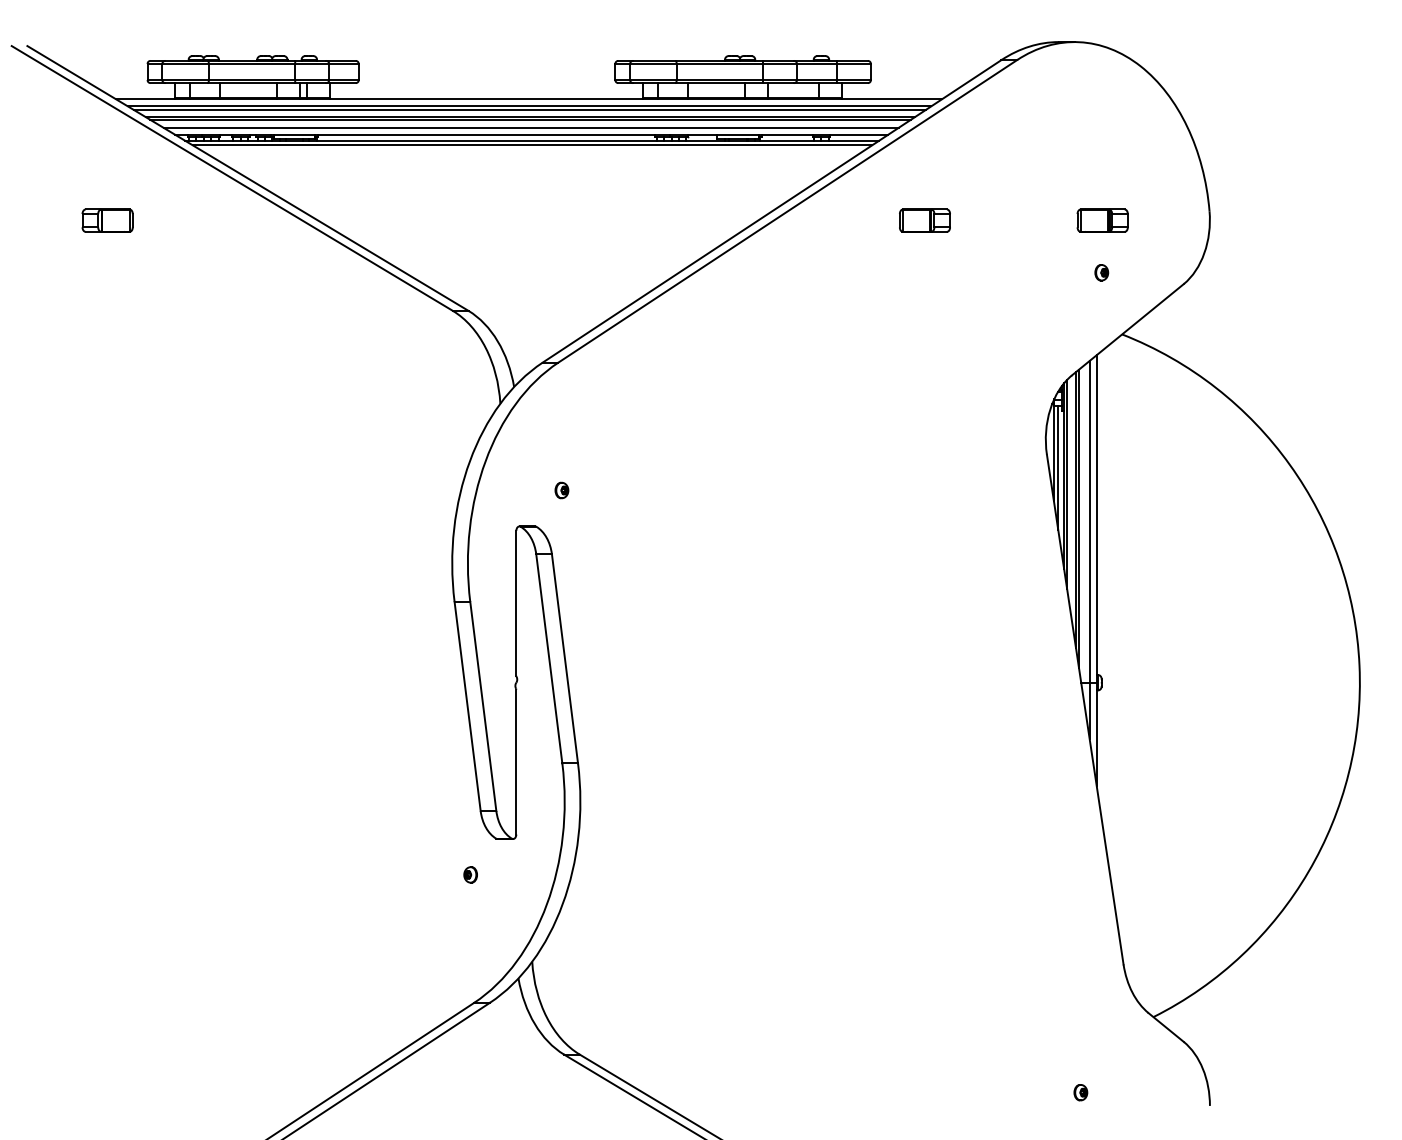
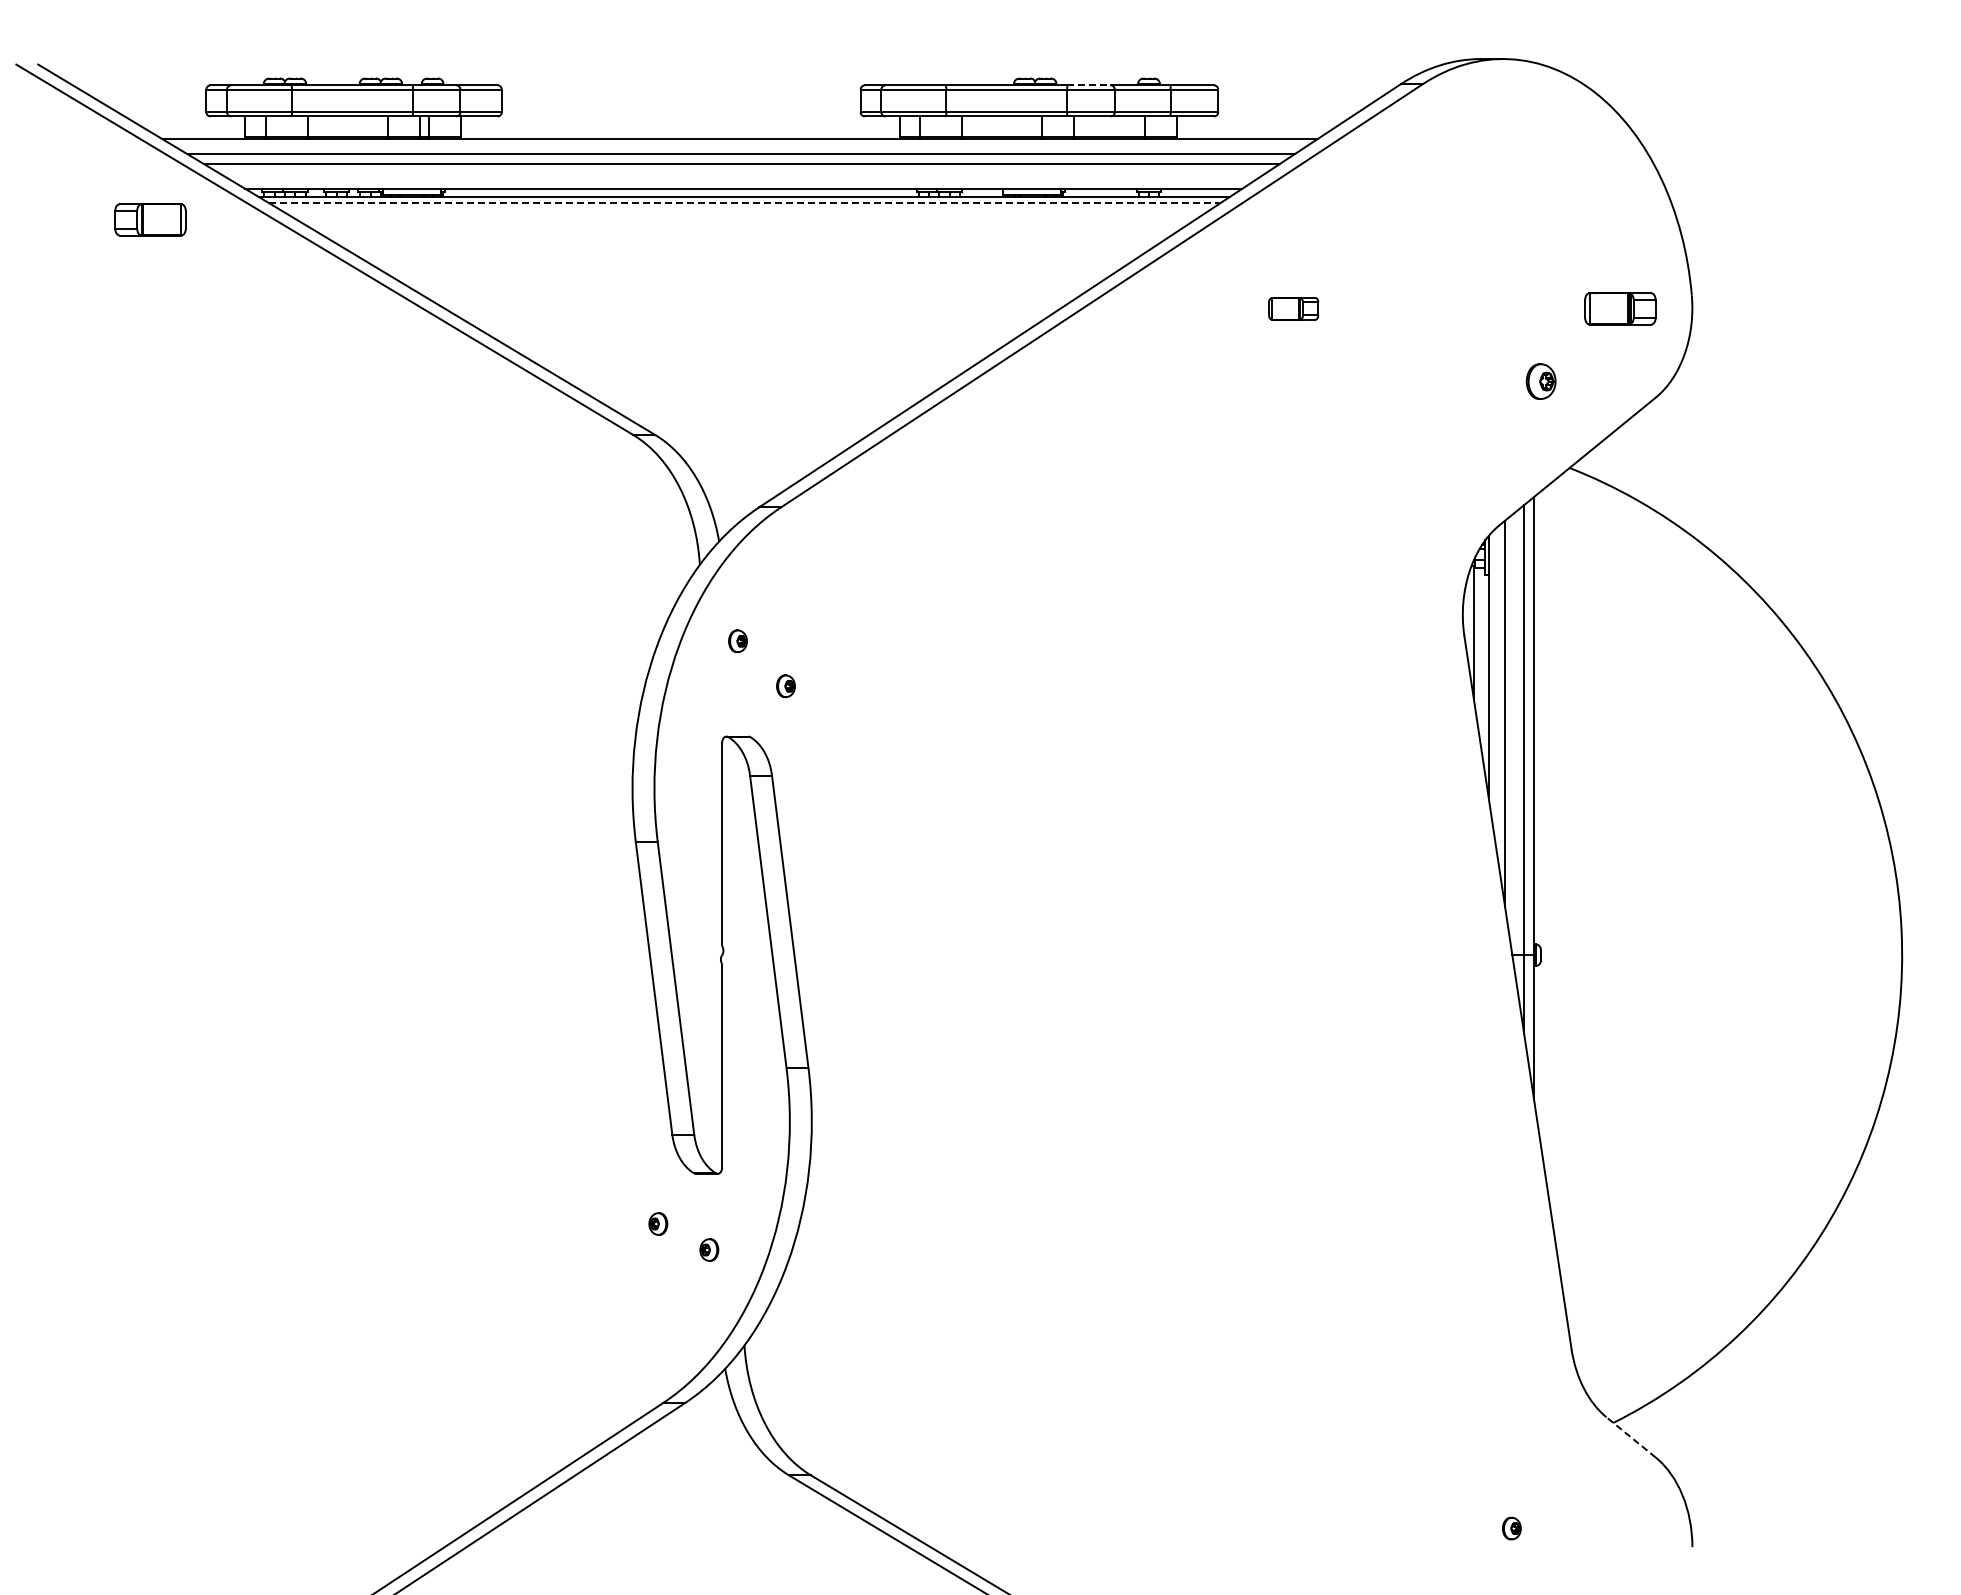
line: (778, 60) -> (1089, 85), solid -> dashed
line: (529, 106) -> (740, 149), removed
line: (530, 119) -> (741, 167), removed
line: (530, 128) -> (742, 179), removed
line: (532, 145) -> (745, 203), solid -> dashed
part: (107, 220) -> (150, 219), moved
part: (924, 220) -> (1293, 308), size x0.7
part: (1102, 220) -> (1620, 308), moved
part: (1101, 272) -> (1540, 381), size x1.6
part: (527, 457) -> (737, 640), added
line: (1058, 467) -> (1480, 654), removed
line: (1067, 484) -> (1492, 677), removed
line: (1079, 518) -> (1509, 725), removed
part: (507, 893) -> (709, 1249), added
line: (1166, 1027) -> (1631, 1437), solid -> dashed

